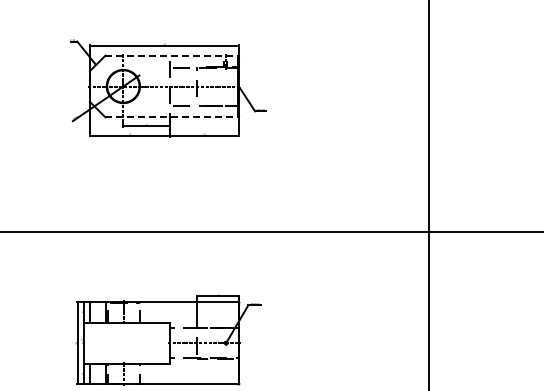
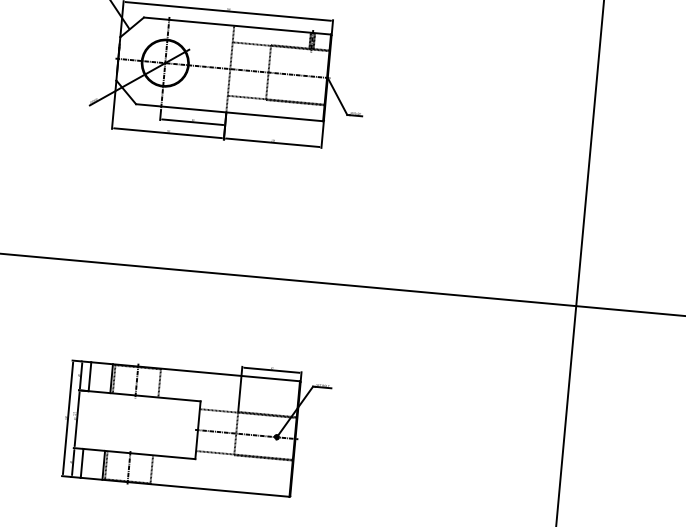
line: (171, 55) -> (236, 25), dashed -> solid
line: (171, 117) -> (228, 112), dashed -> solid

